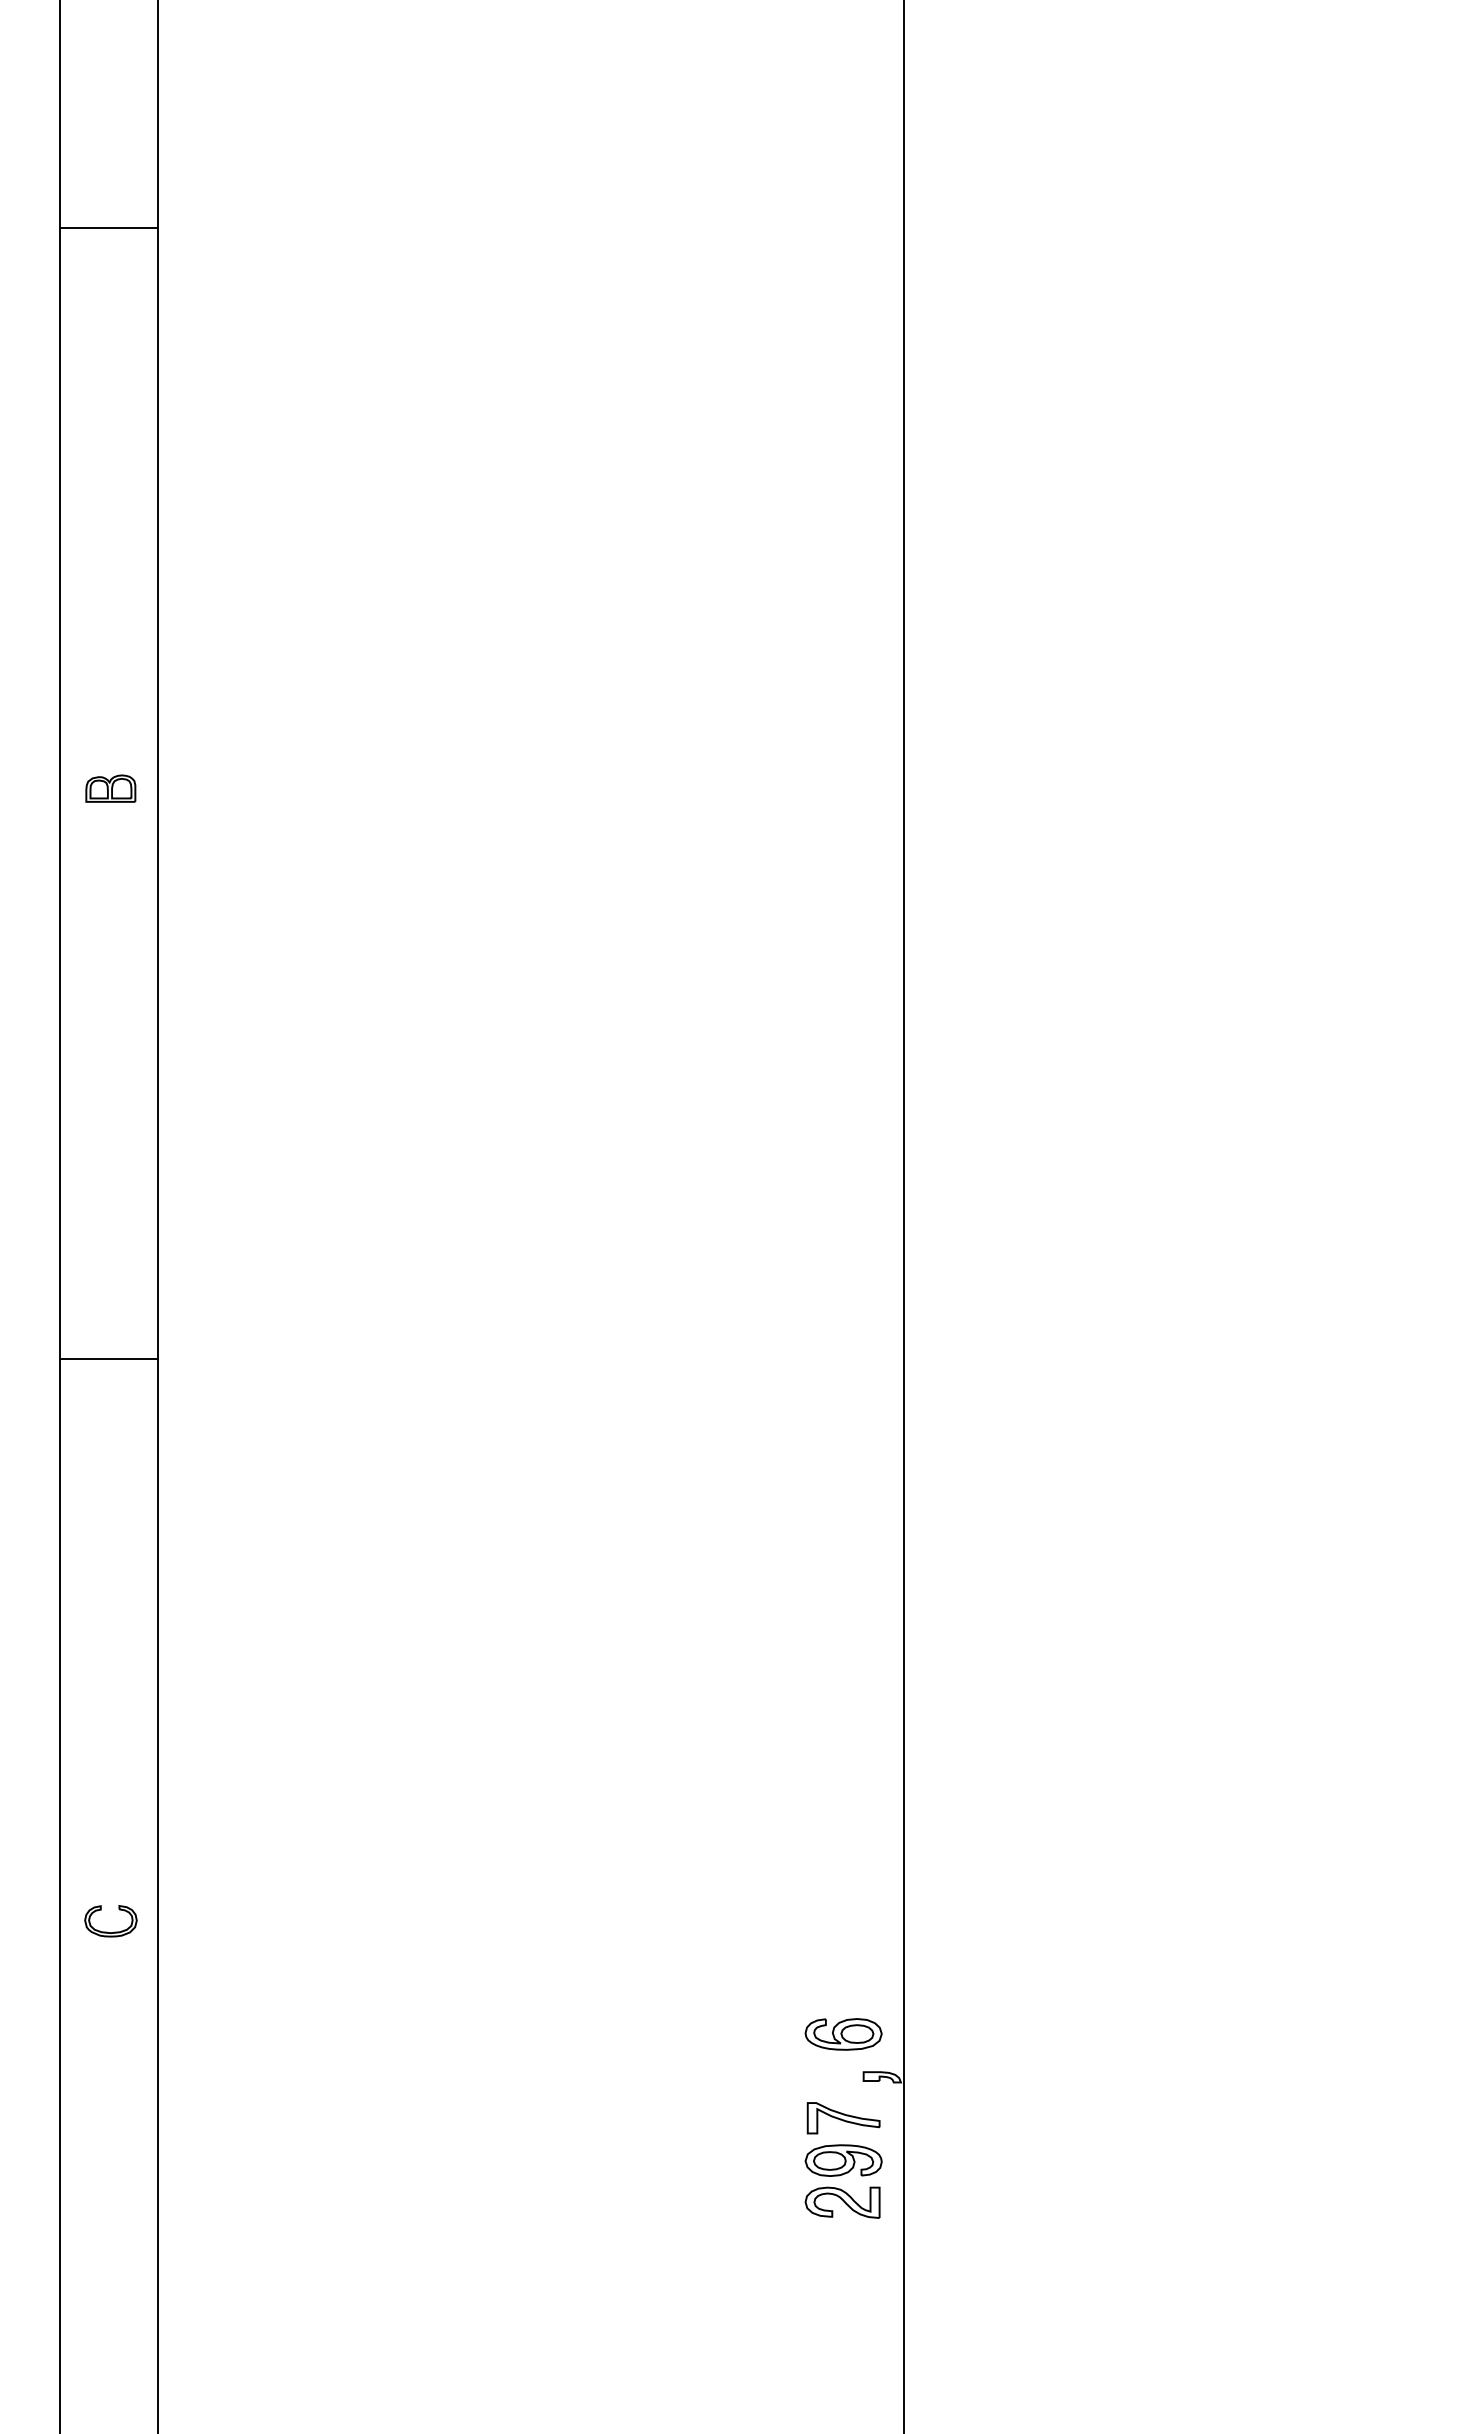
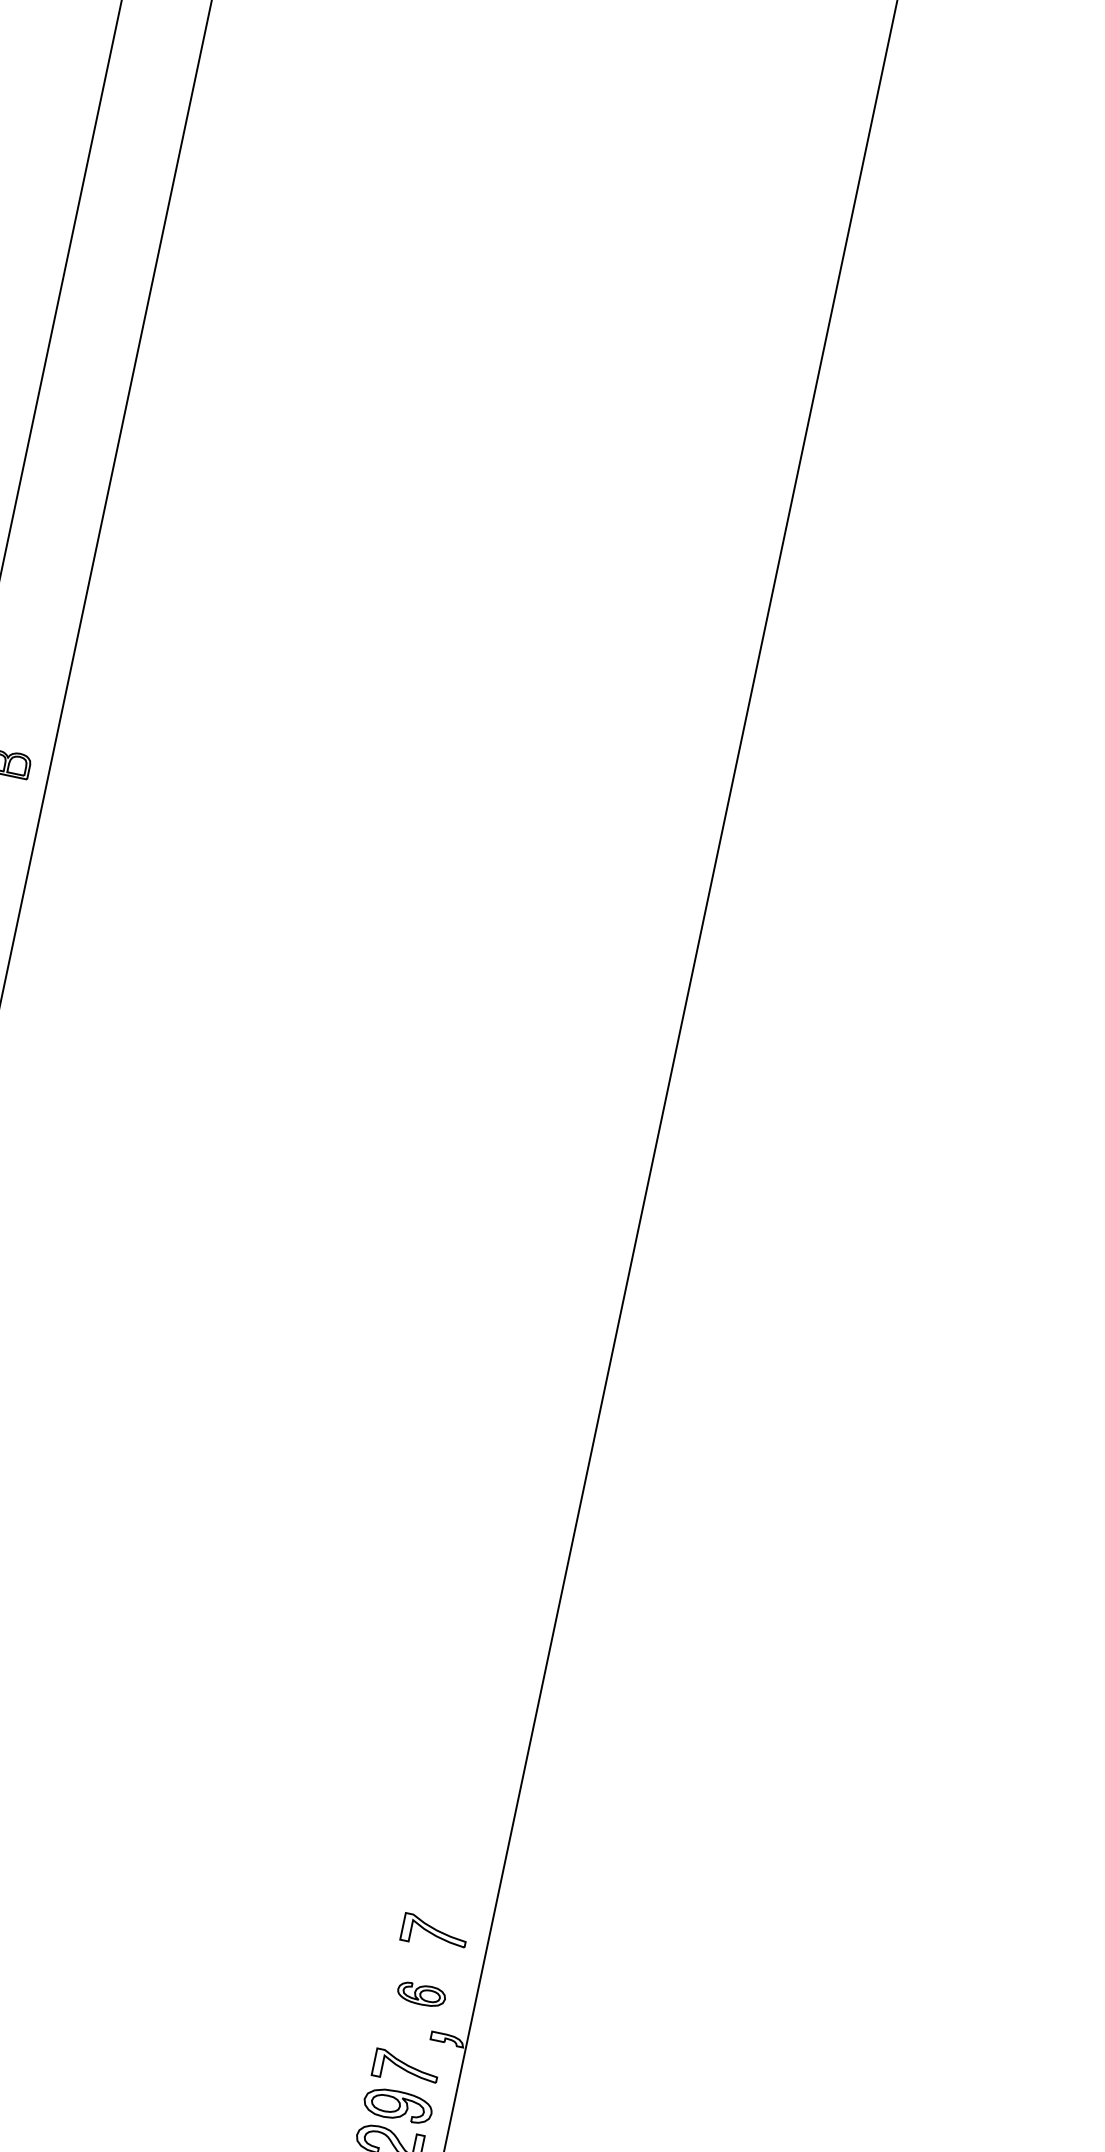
line: (108, 227) -> (109, 269), removed
part: (843, 1964) -> (434, 1933), added
part: (843, 2034) -> (421, 1994), size x0.7

